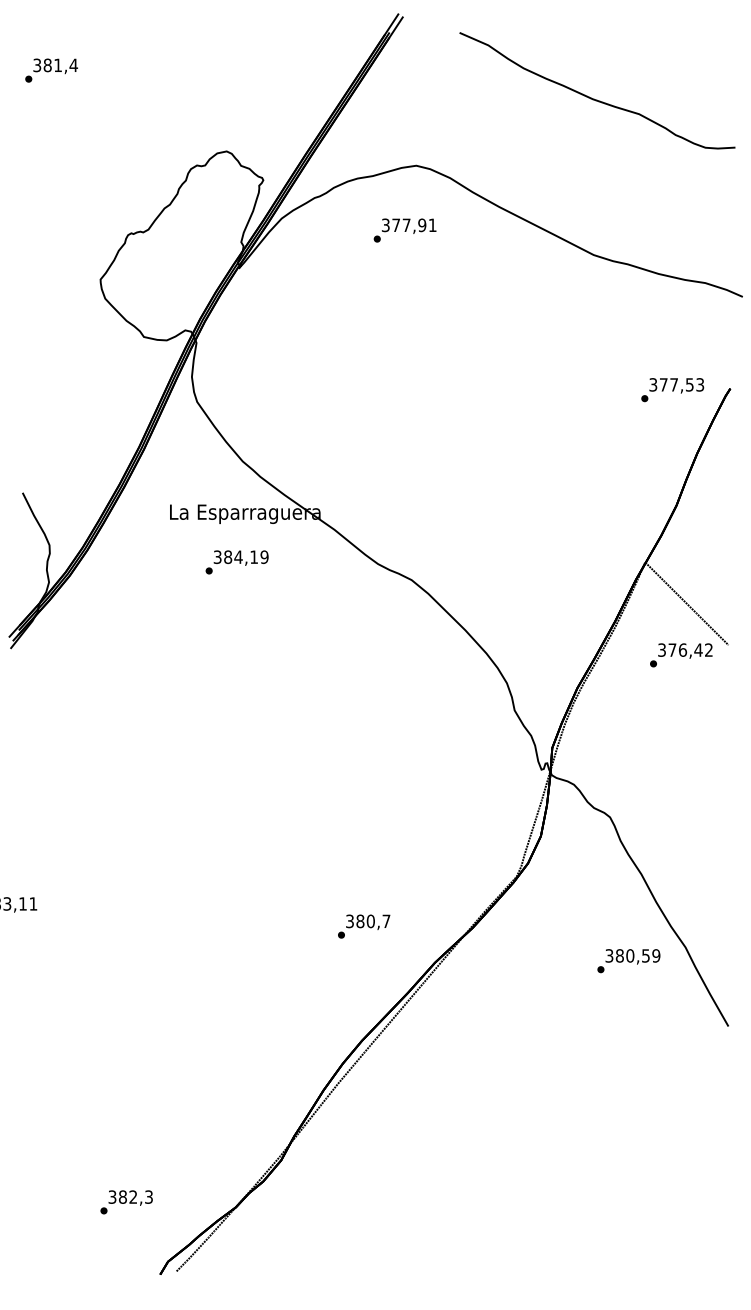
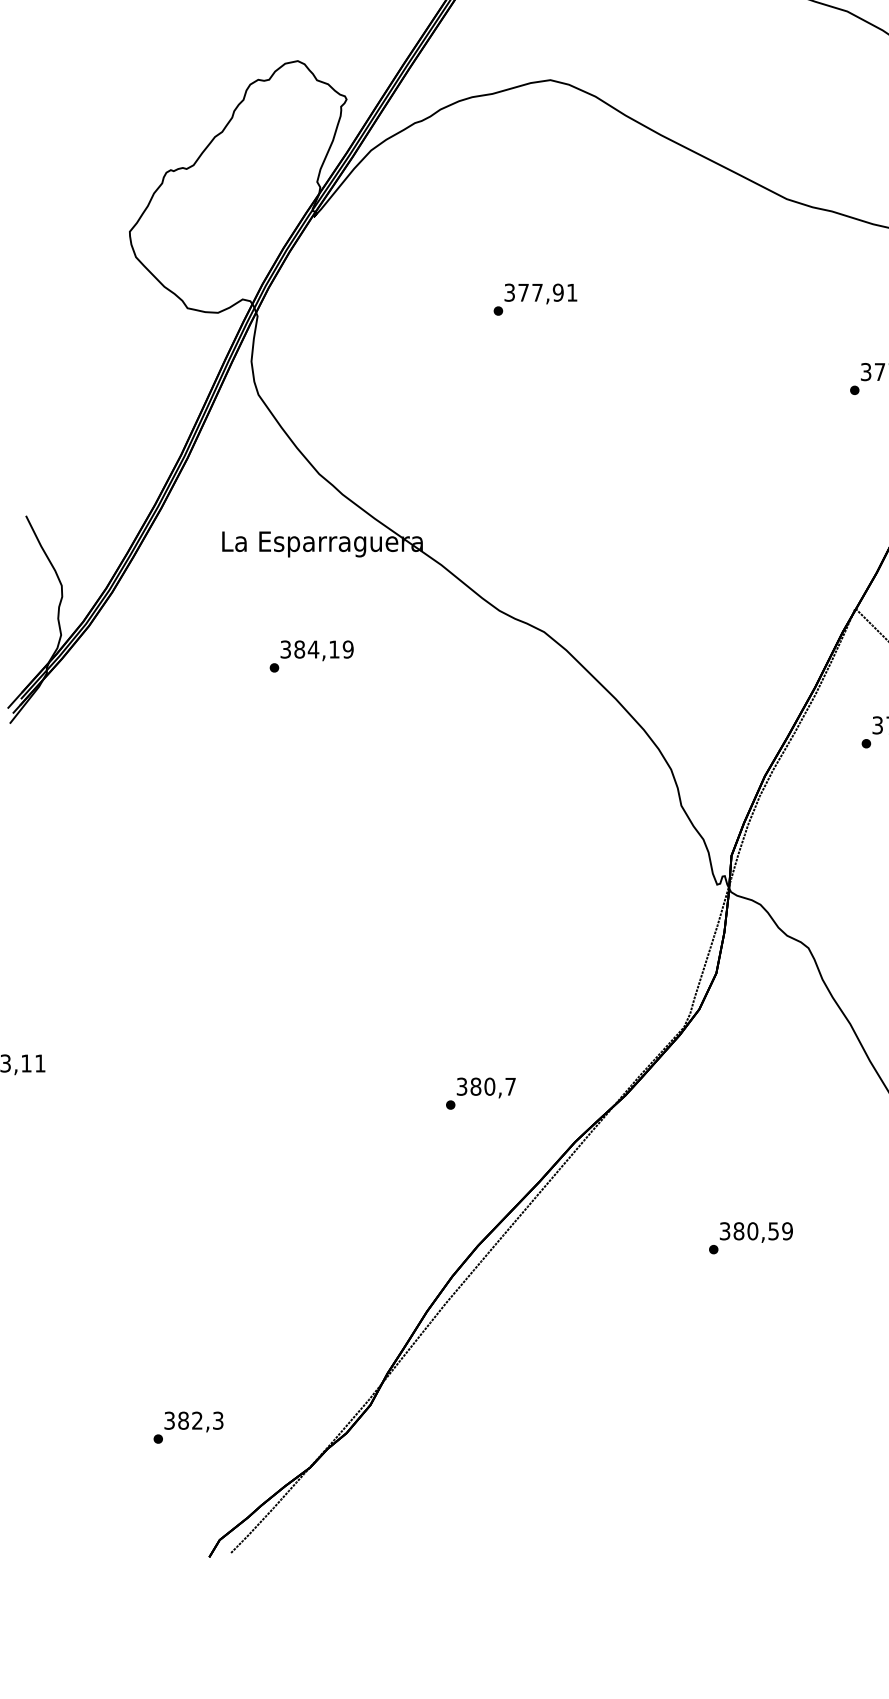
text: (404, 230) -> (534, 299), moved
text: (236, 562) -> (310, 656), moved
text: (628, 961) -> (750, 1238), moved
text: (126, 1202) -> (188, 1427), moved

